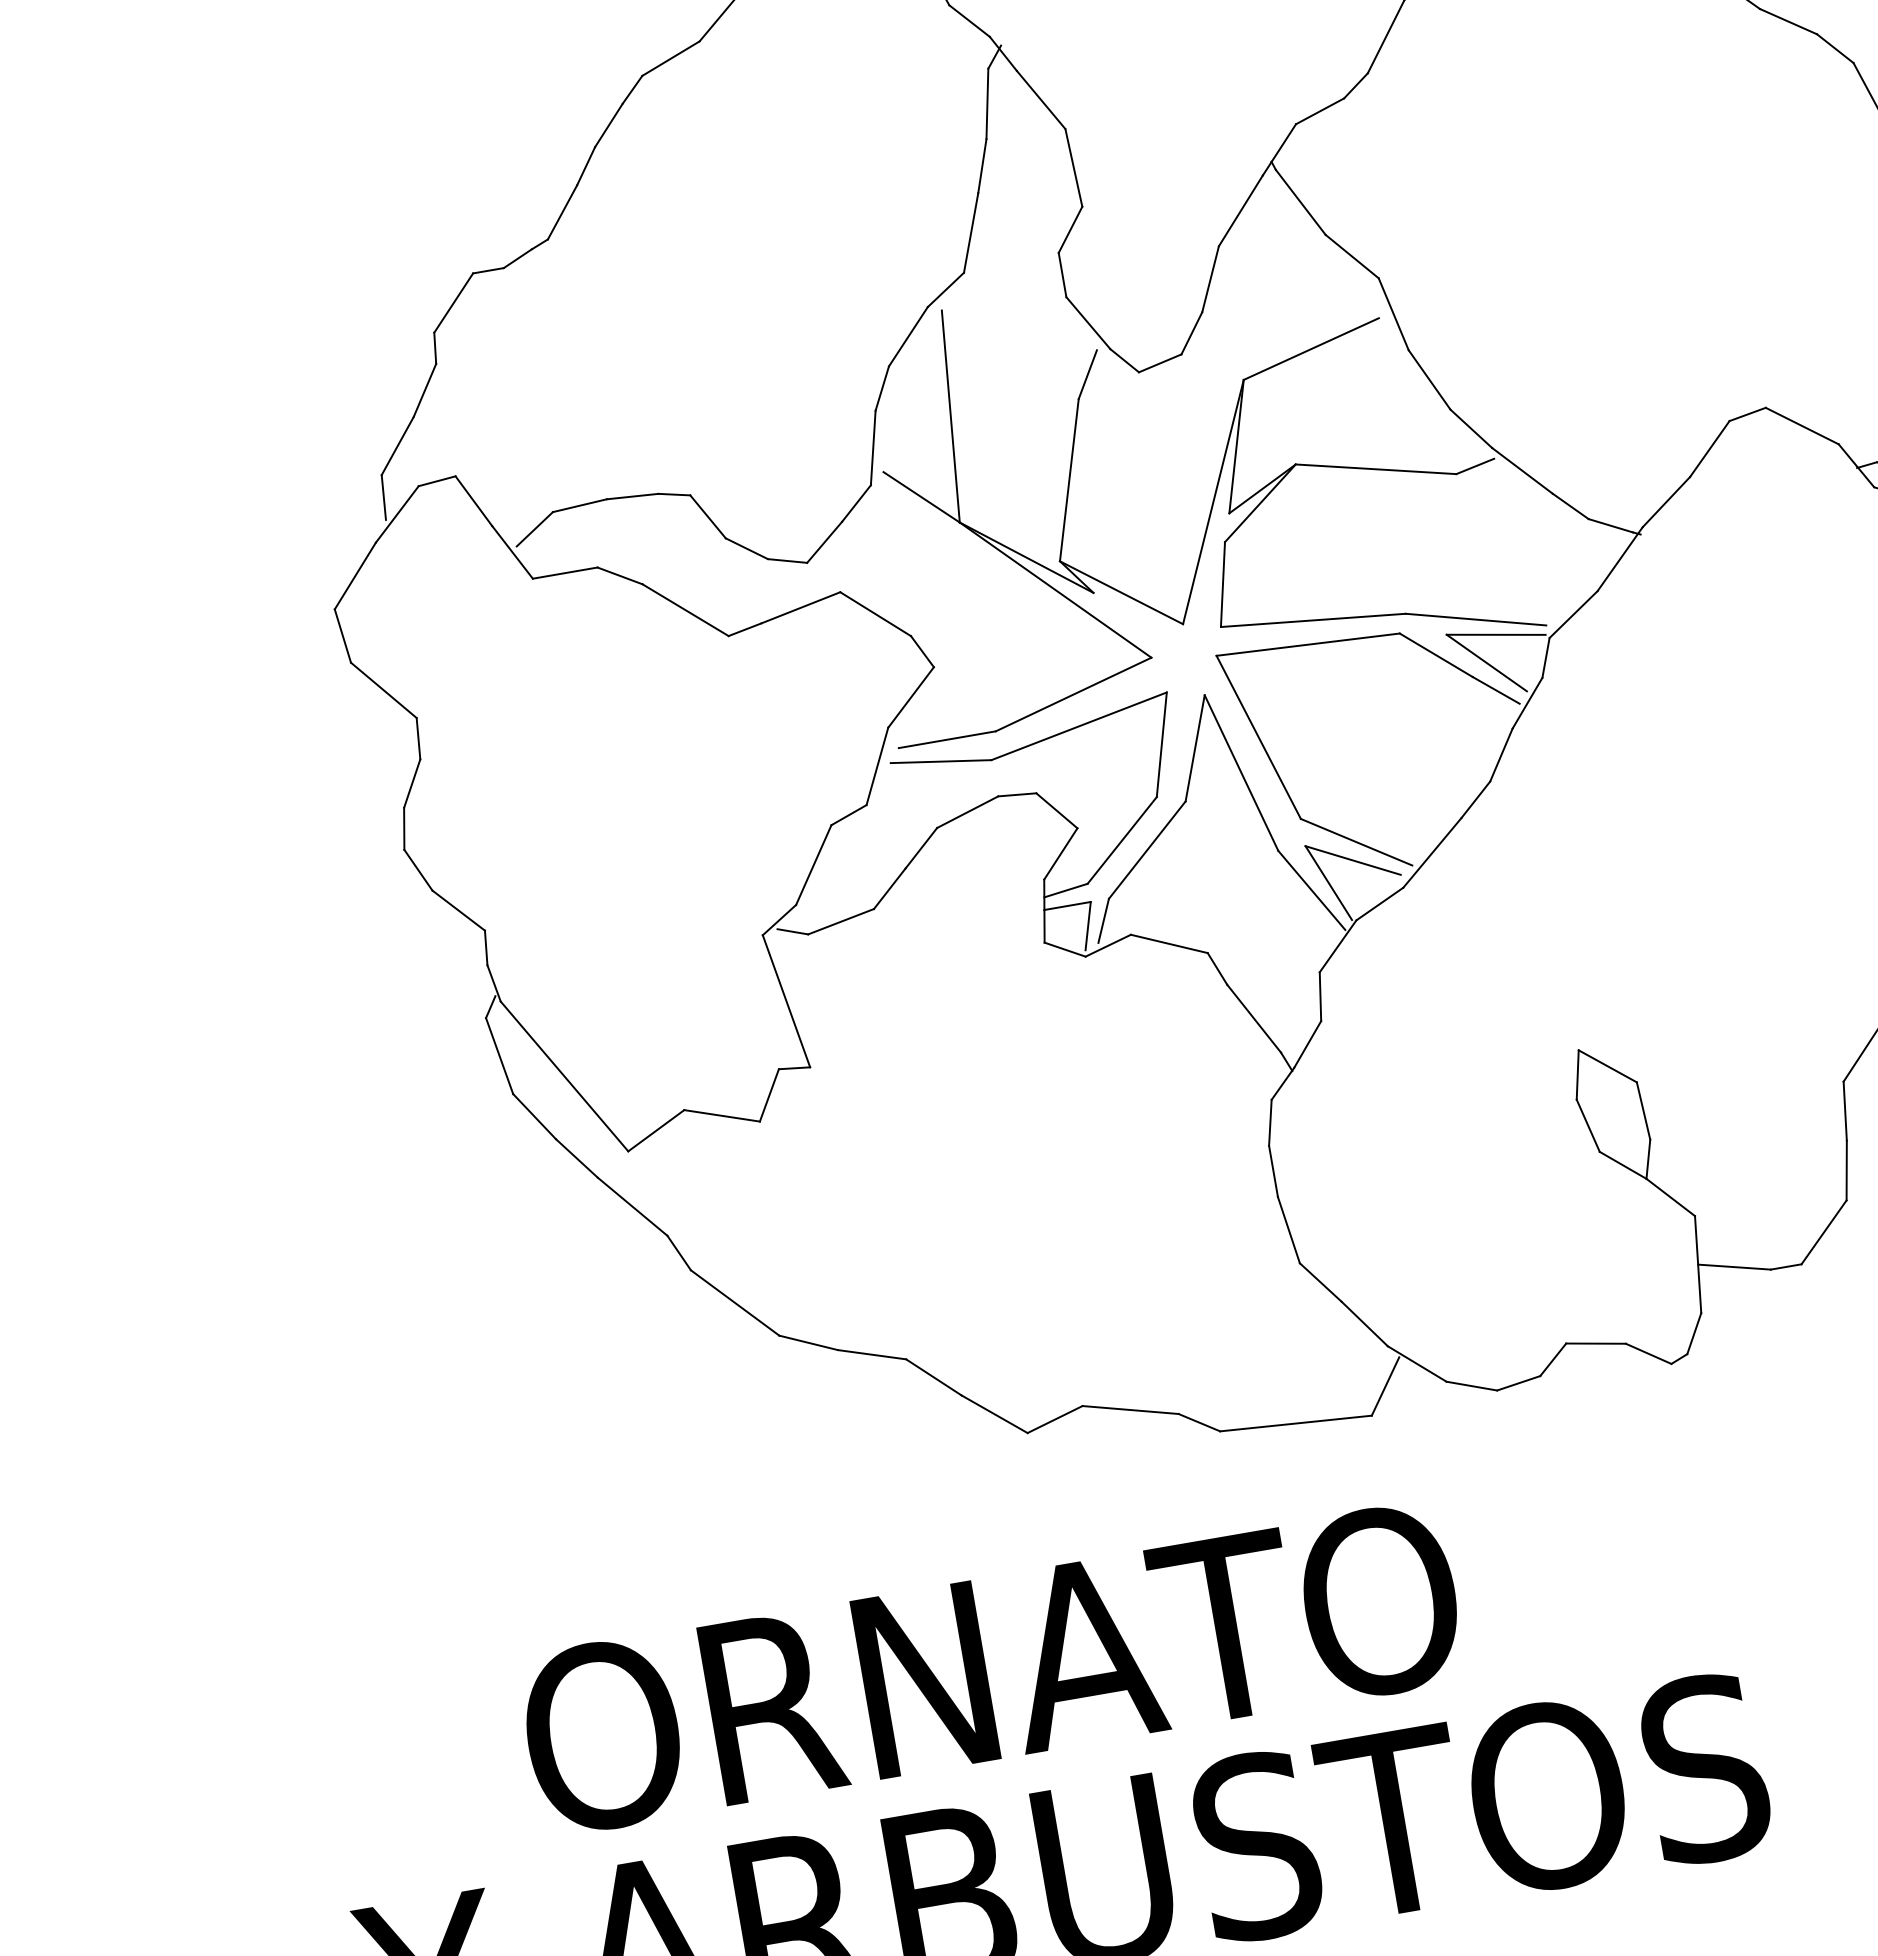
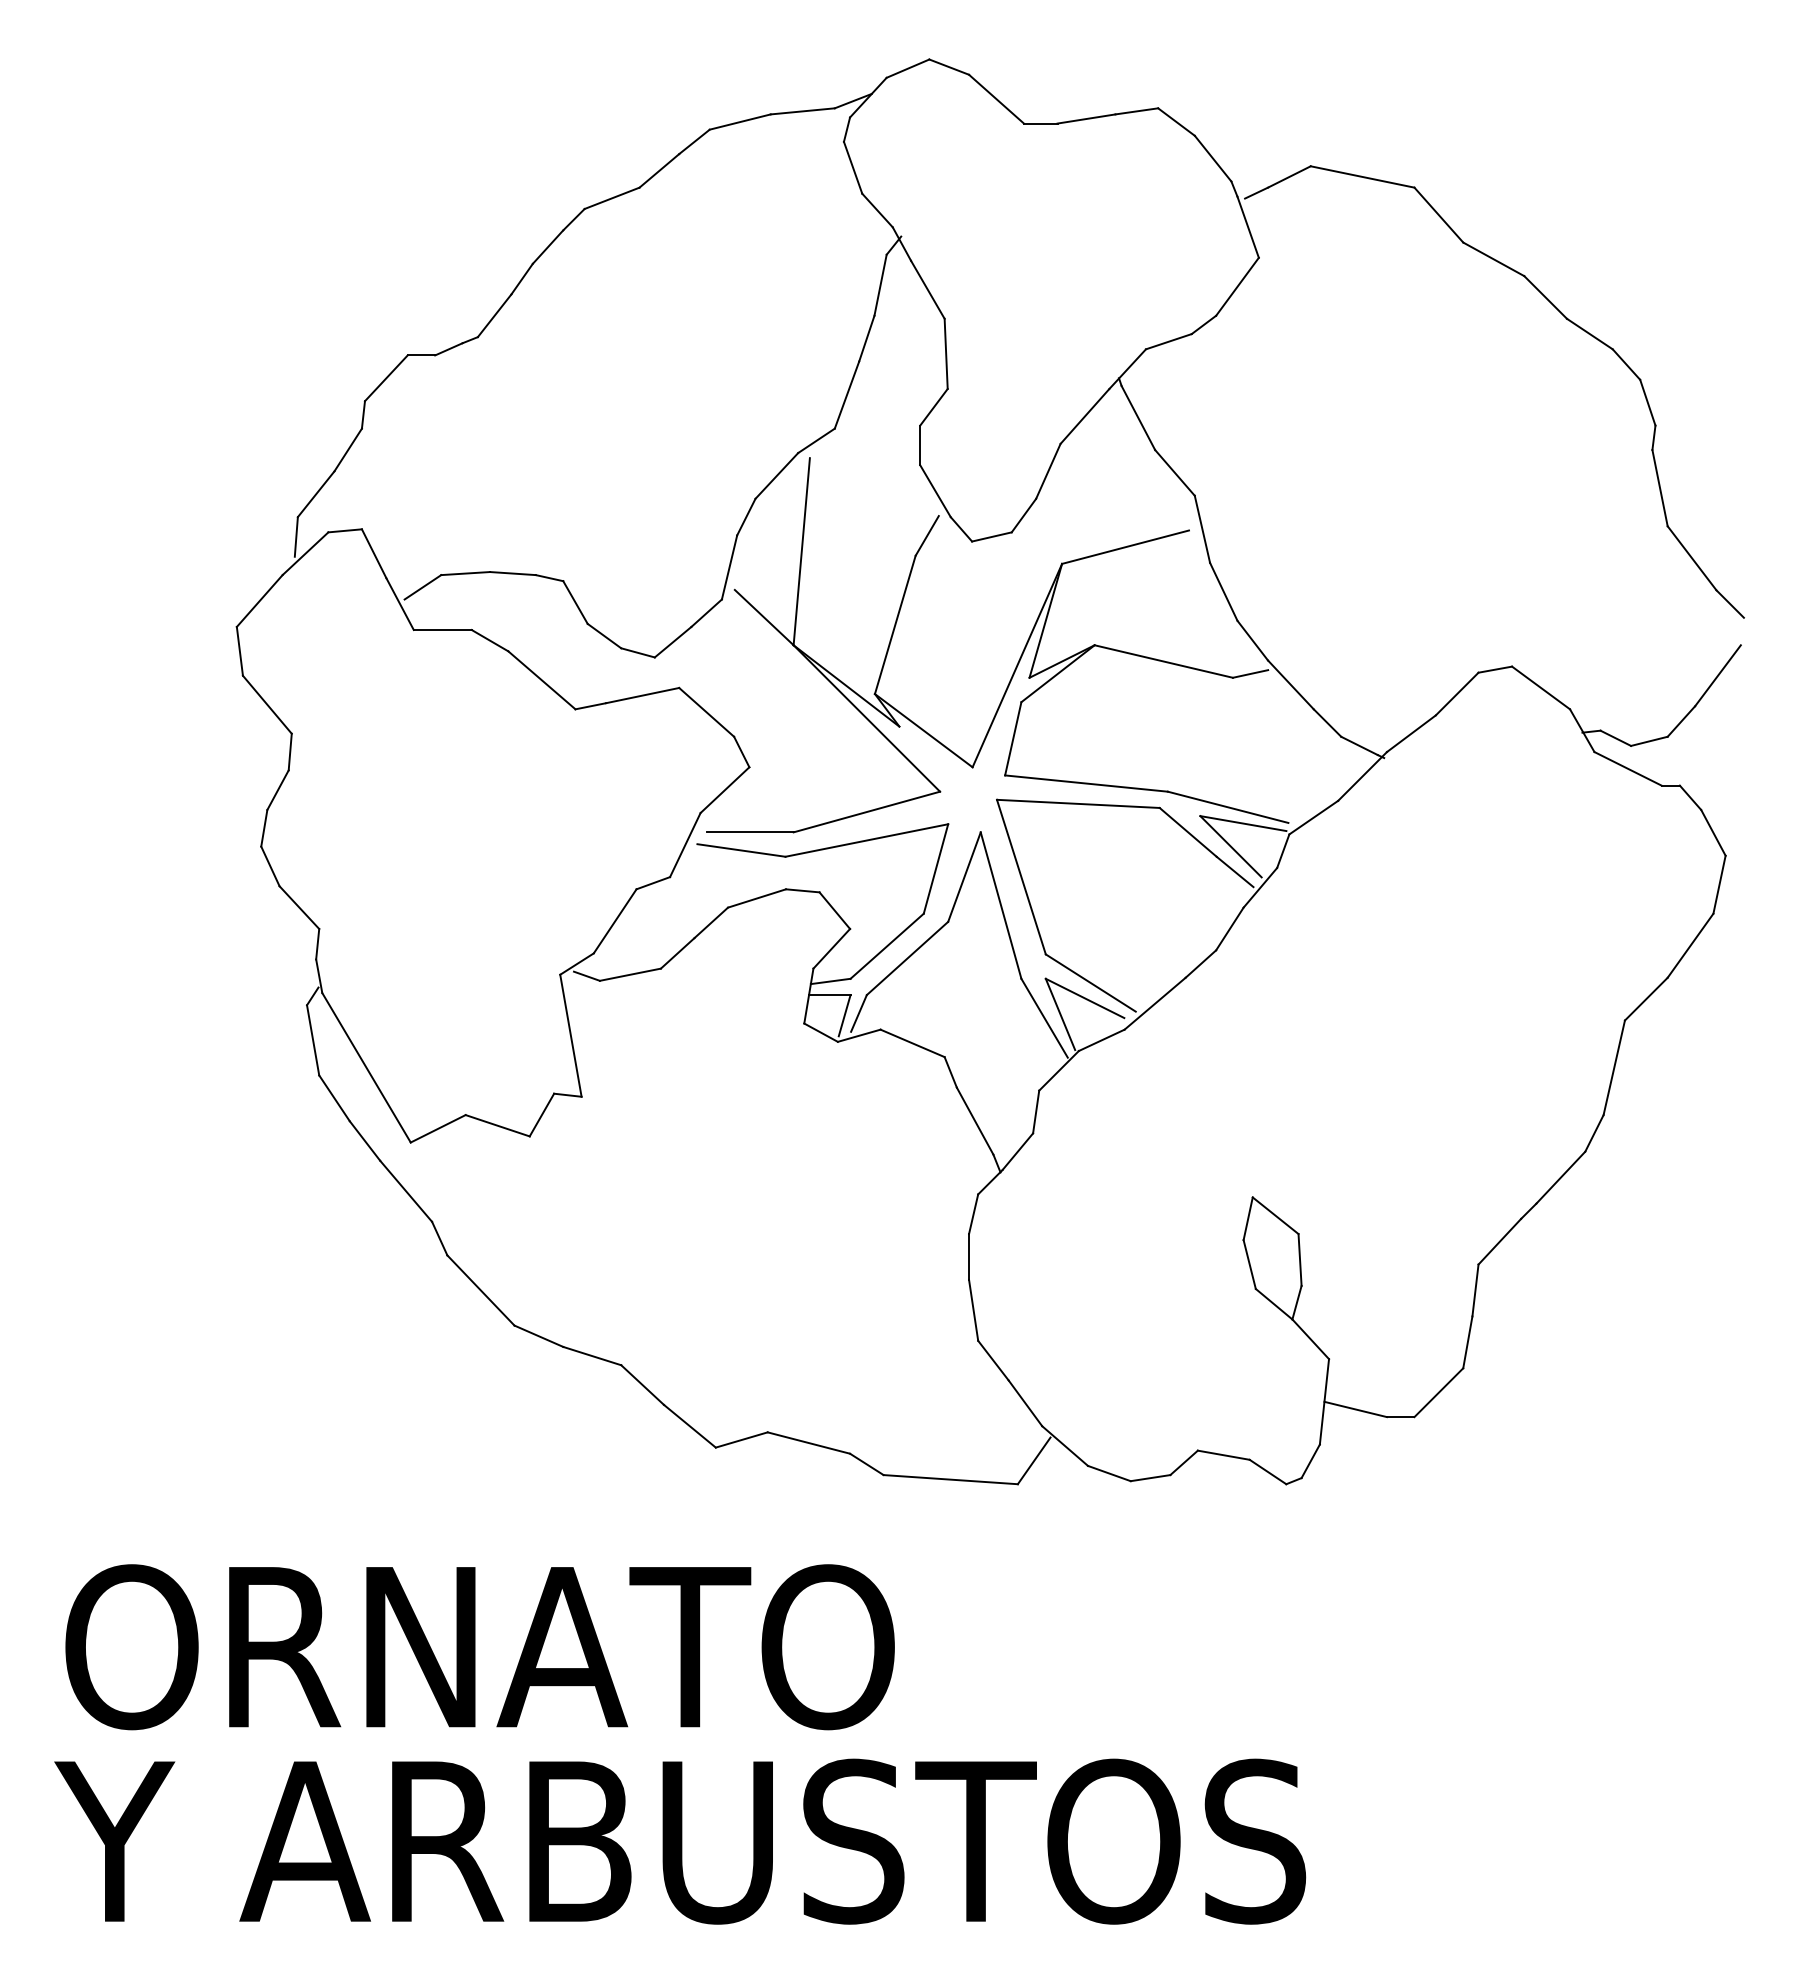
text: (991, 1669) -> (479, 1647), moved

